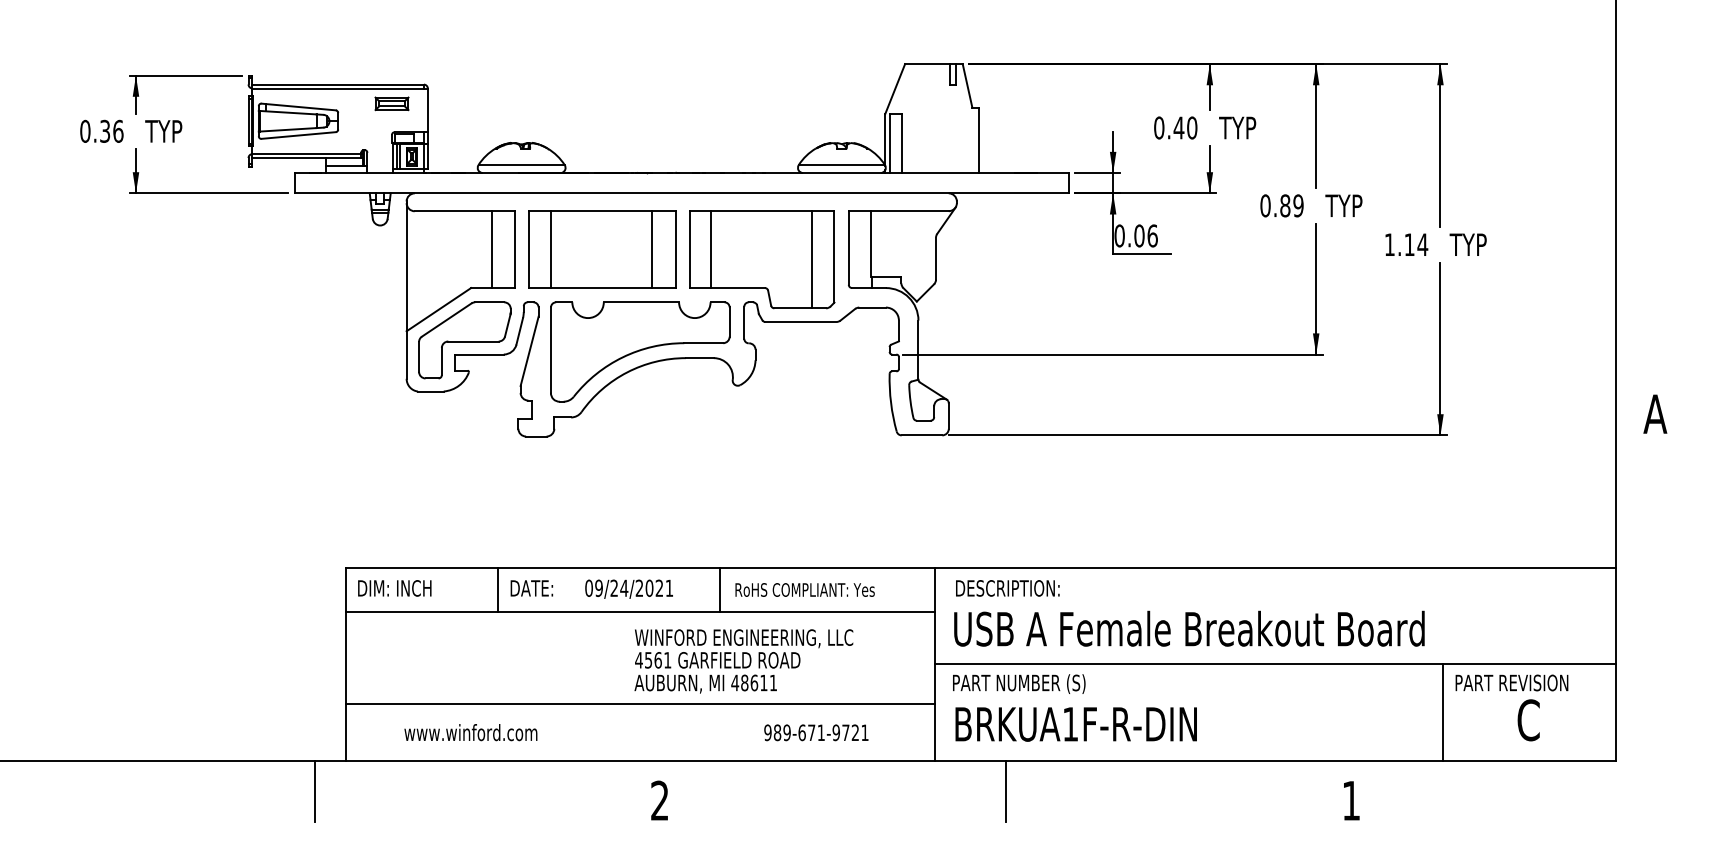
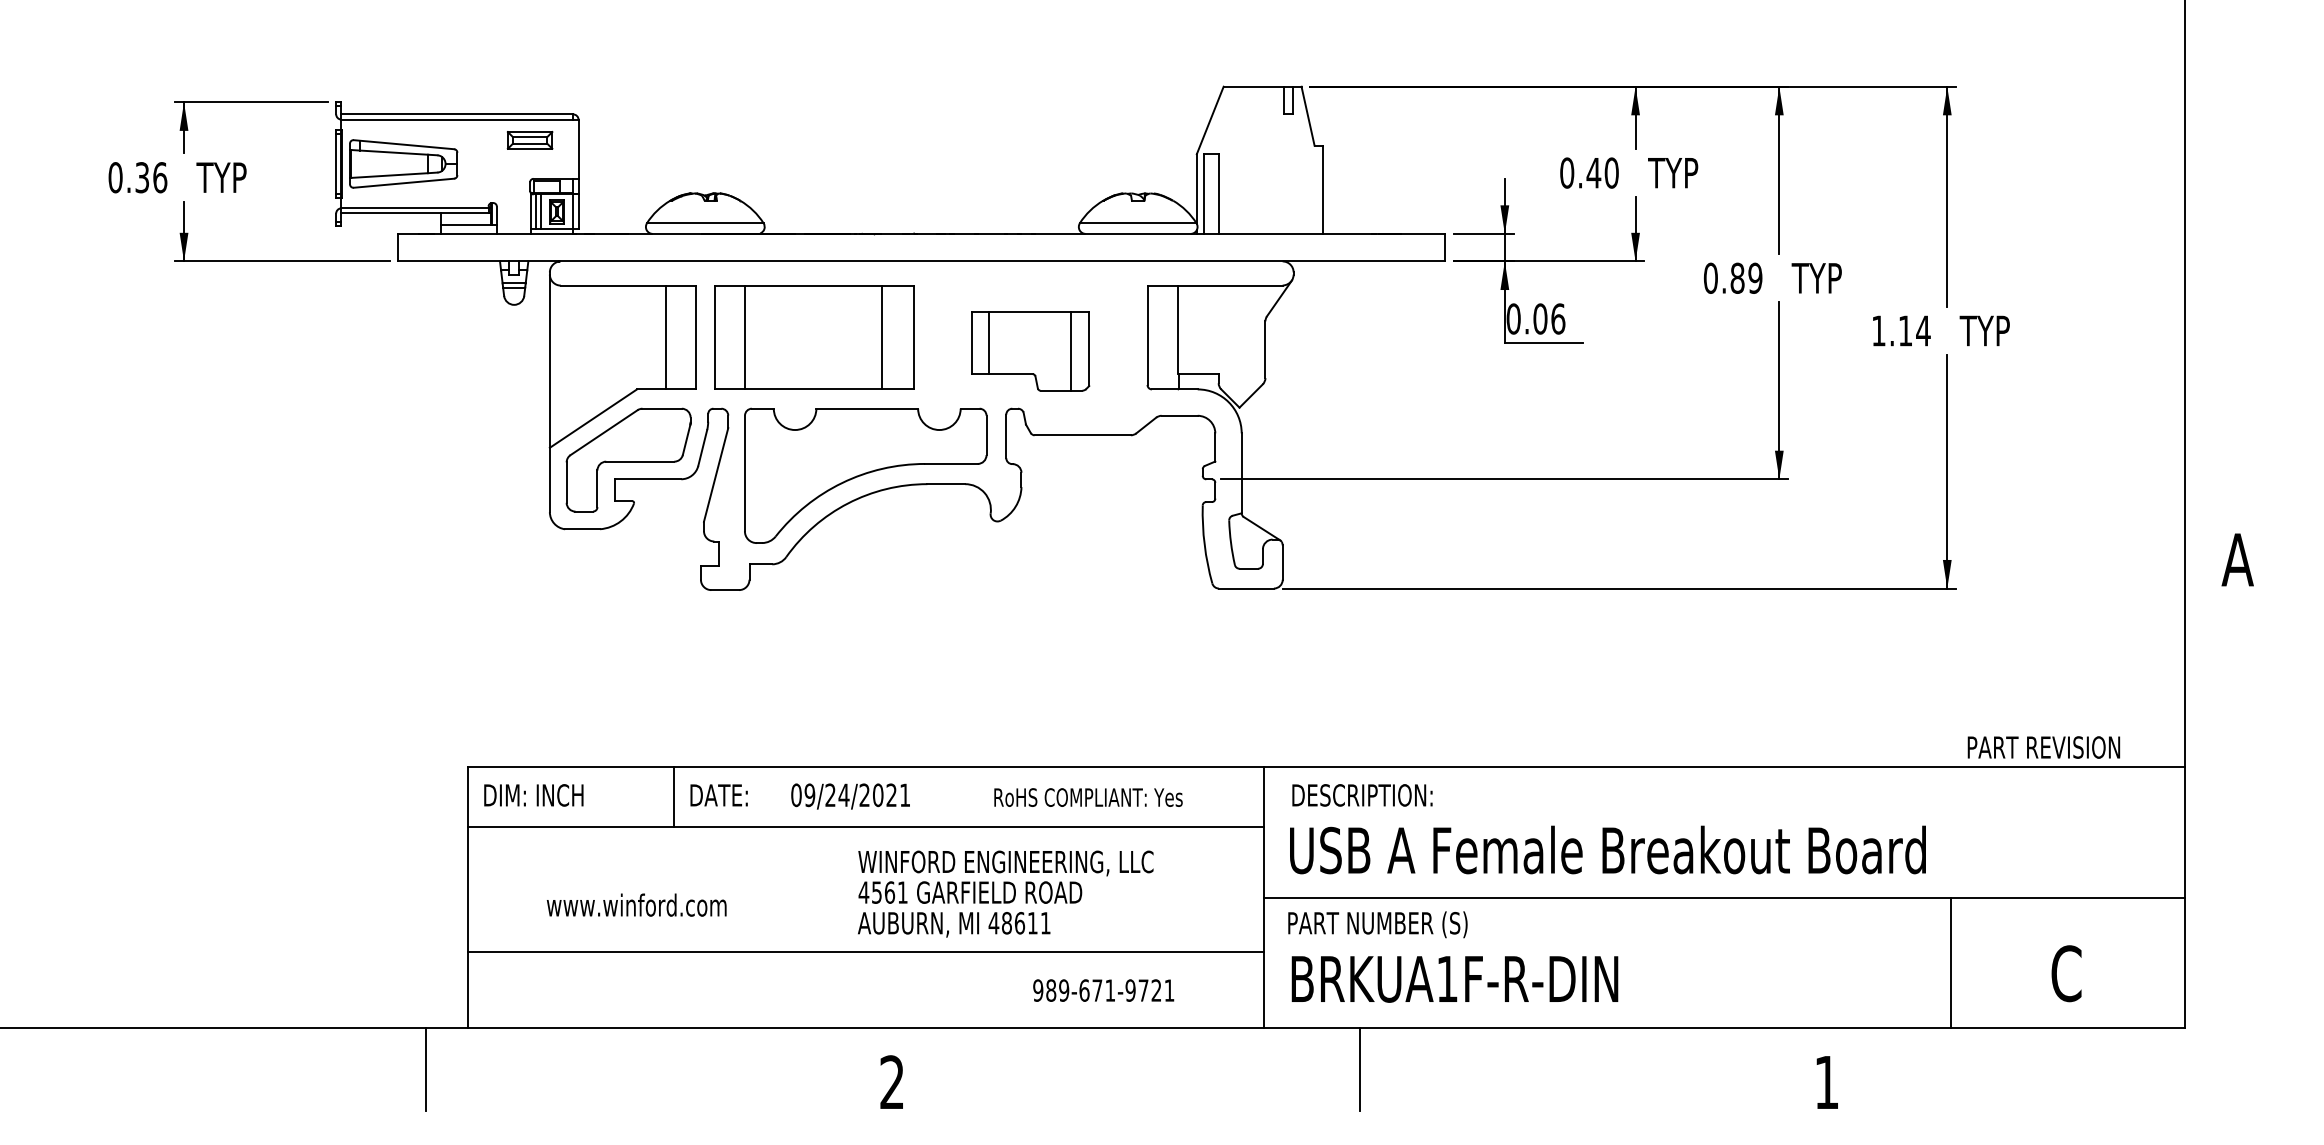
part: (762, 259) -> (1030, 350), size x0.6
line: (720, 589) -> (974, 796), removed
text: (1511, 682) -> (2043, 746), moved
text: (470, 732) -> (636, 905), moved

